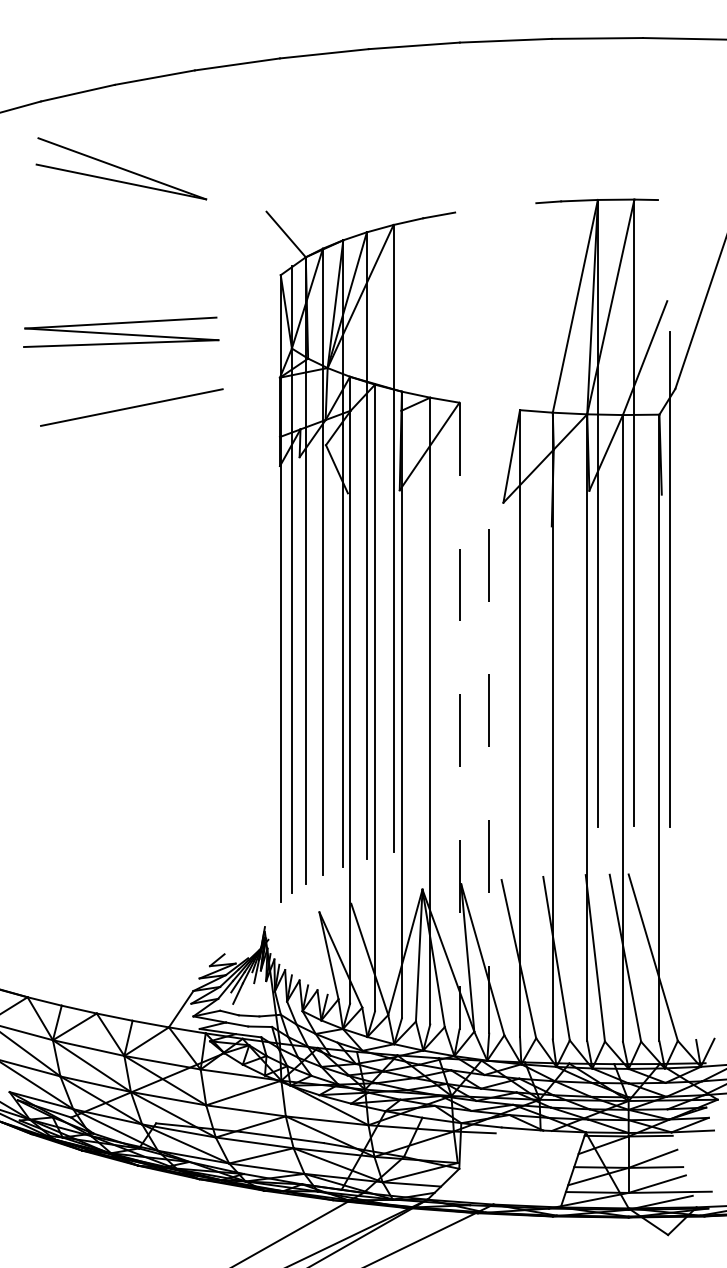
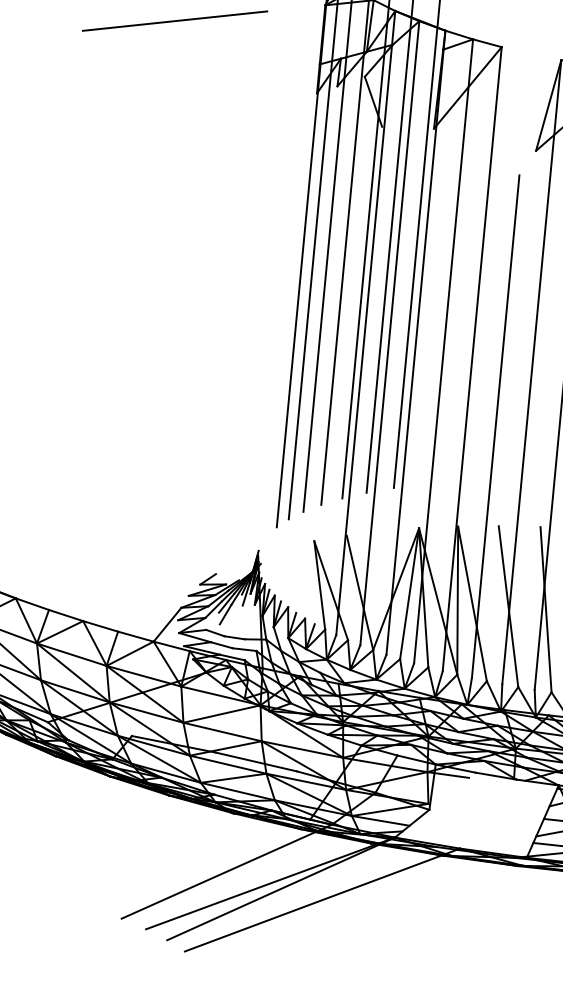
line: (459, 716) -> (472, 359), dashed -> solid
line: (489, 781) -> (495, 427), dashed -> solid

